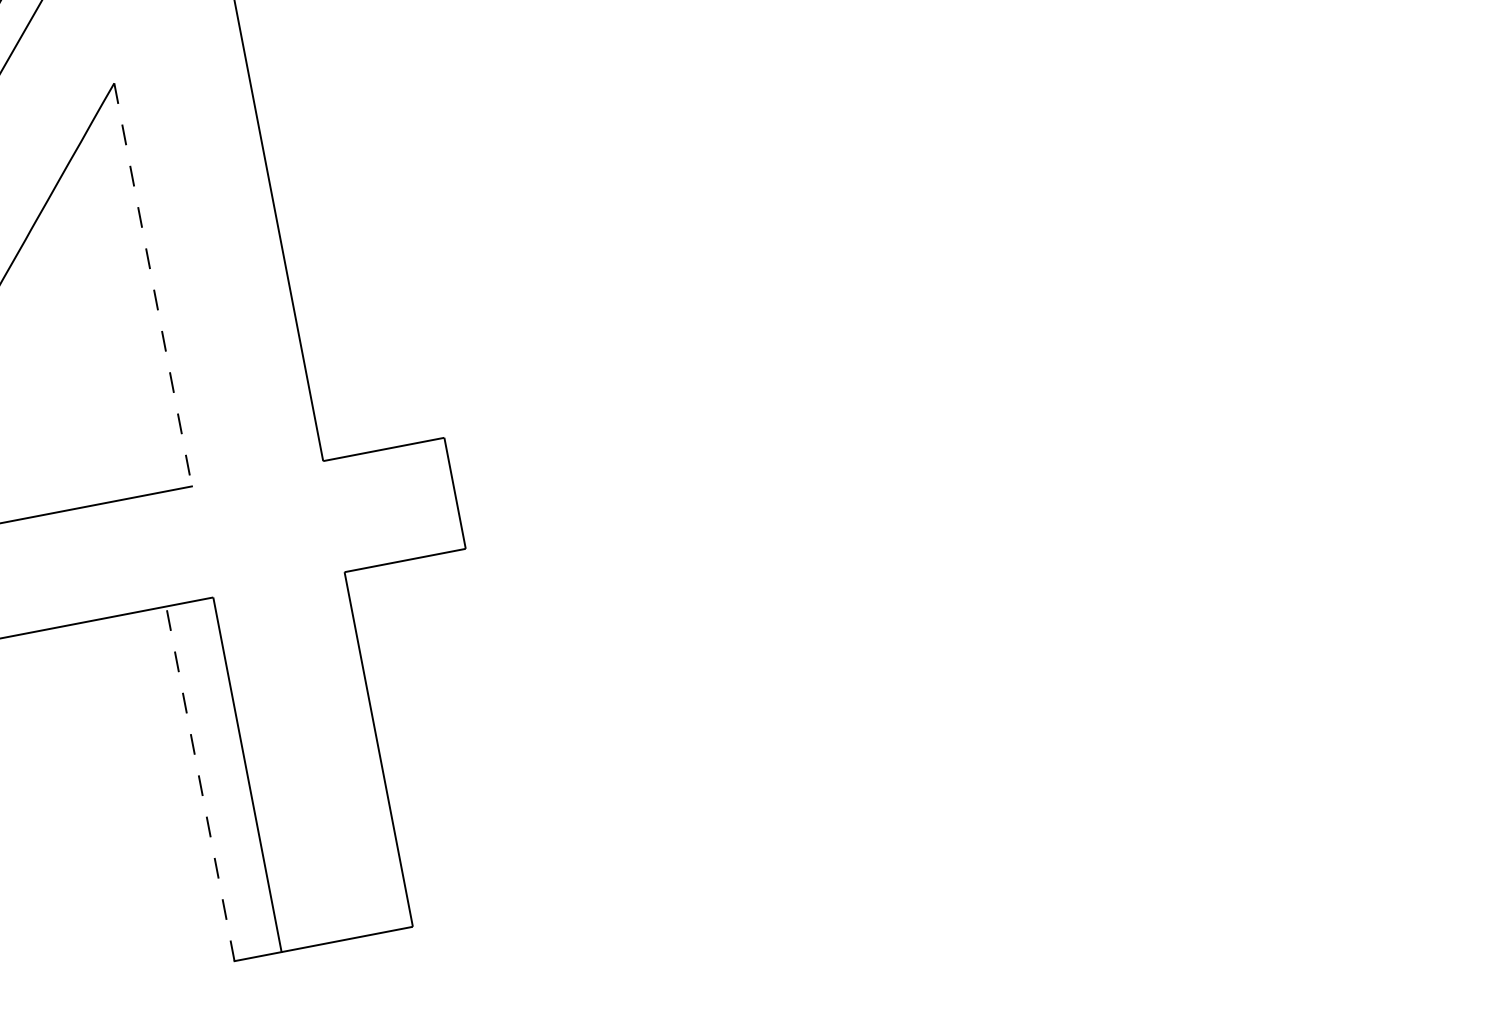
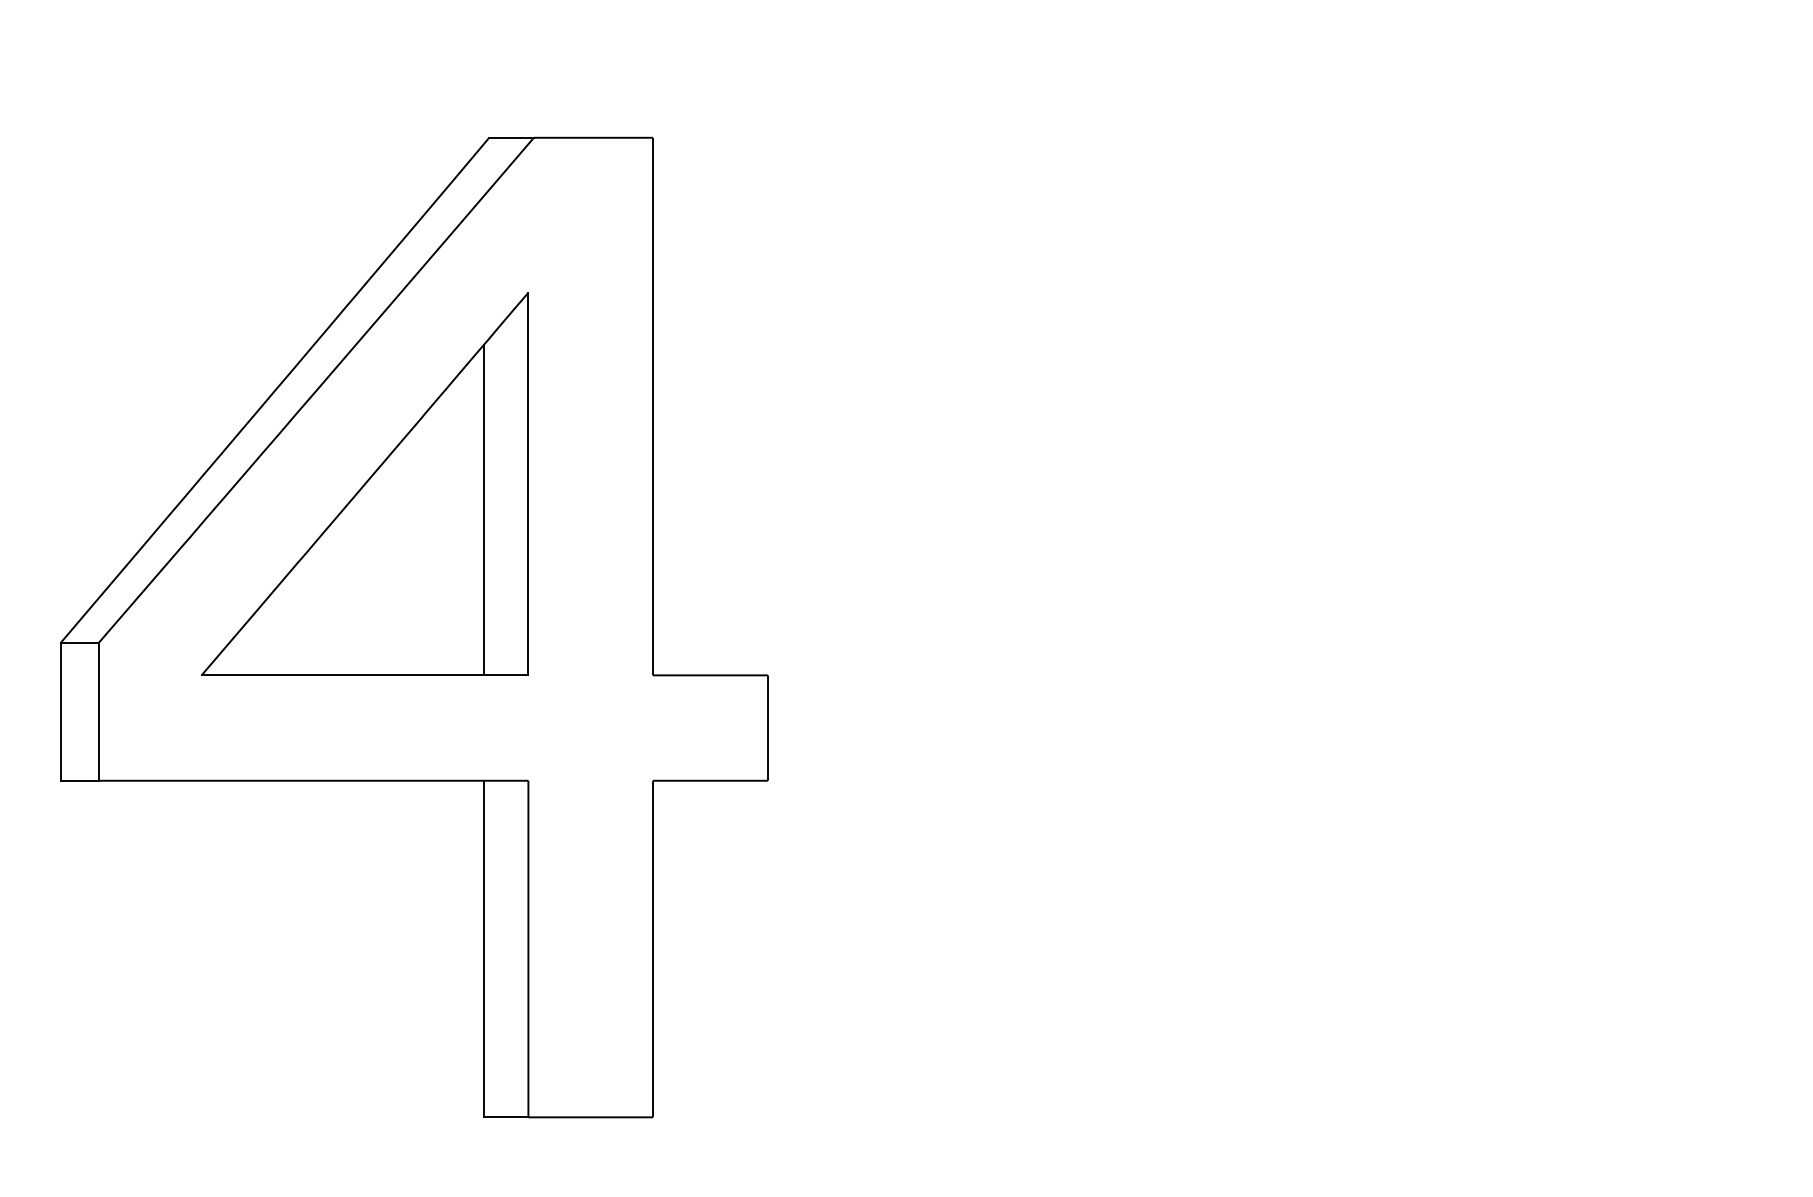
line: (153, 285) -> (528, 484), dashed -> solid
line: (111, 321) -> (483, 510), added
line: (200, 783) -> (483, 948), dashed -> solid

